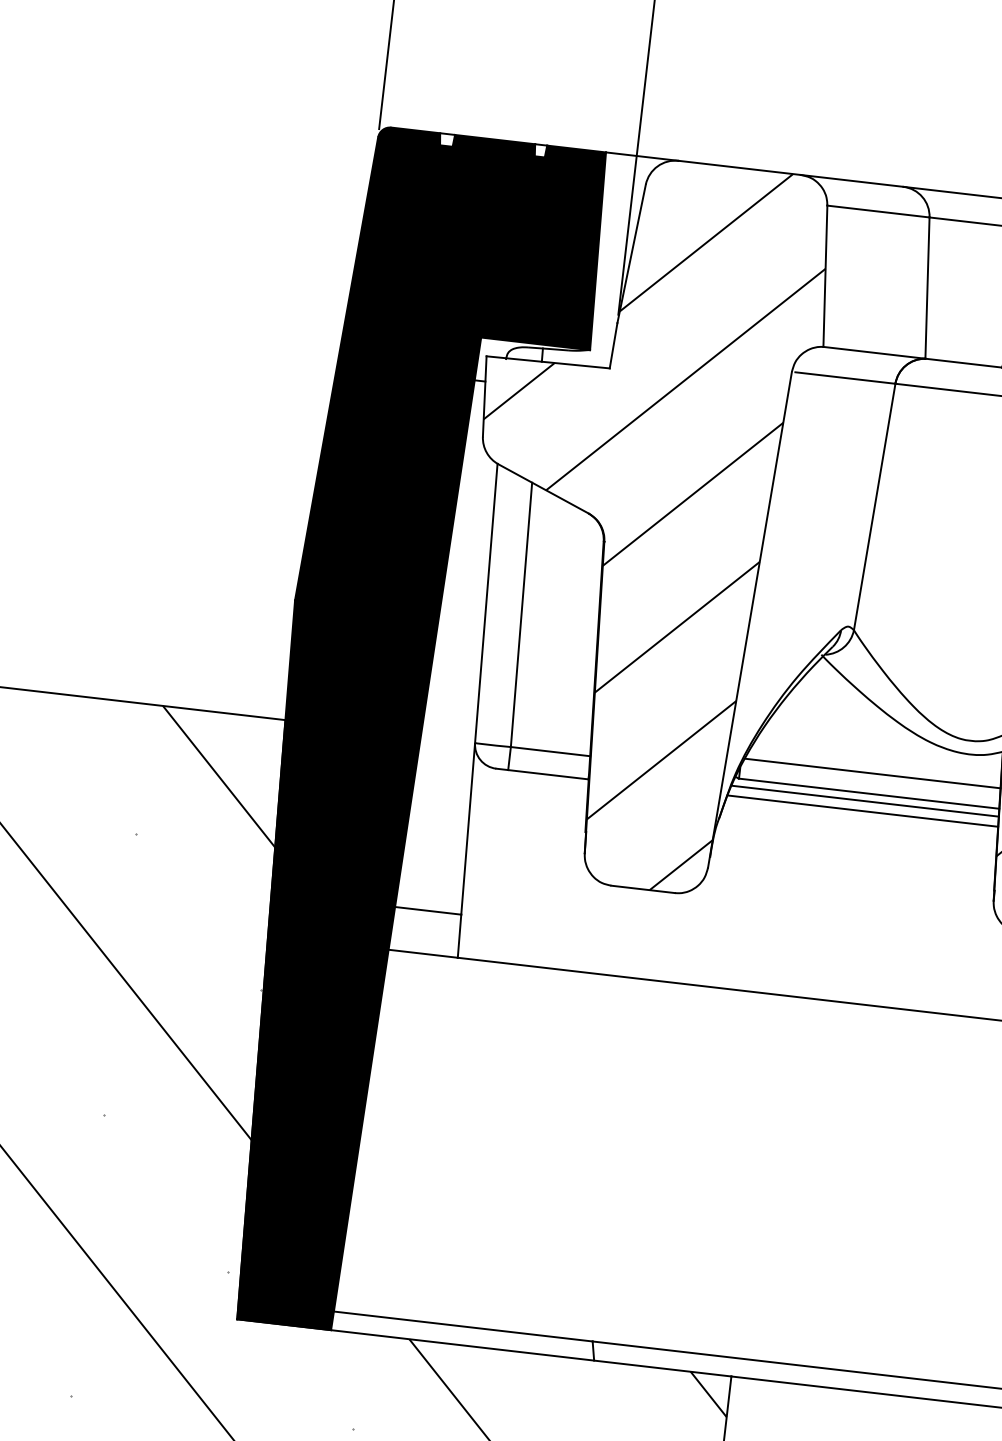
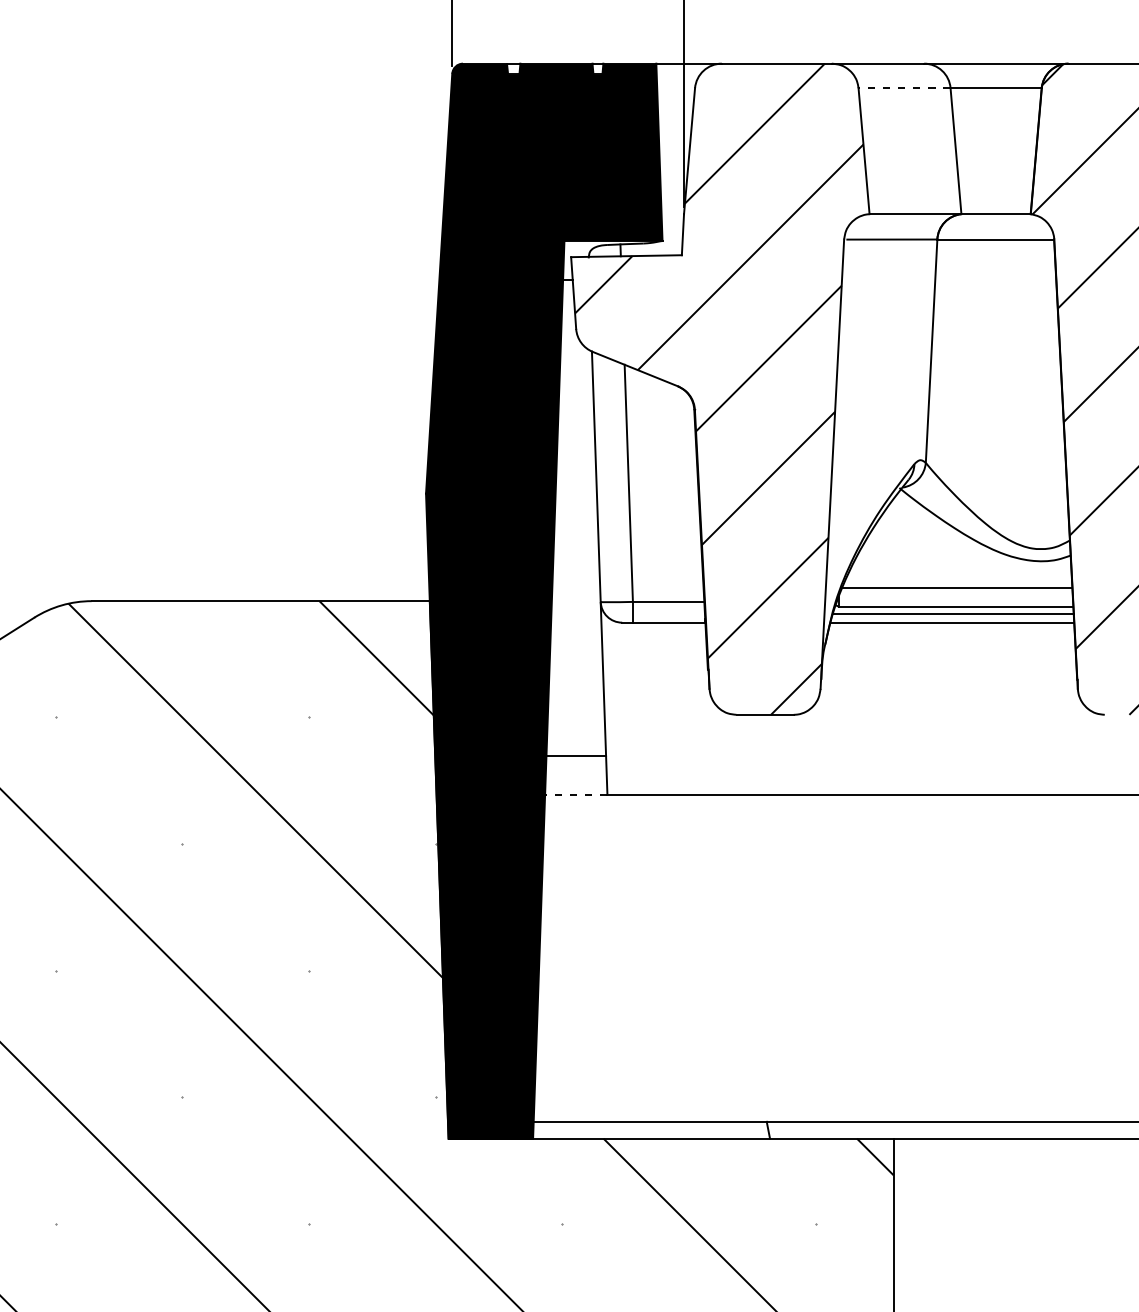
line: (877, 211) -> (903, 88), solid -> dashed
line: (422, 953) -> (575, 794), solid -> dashed

